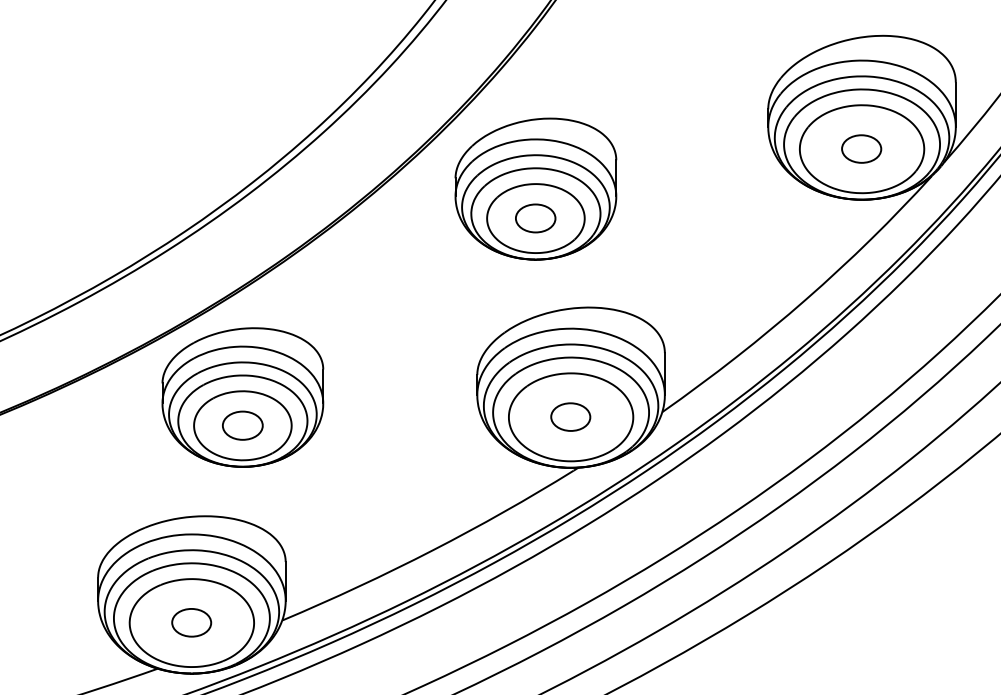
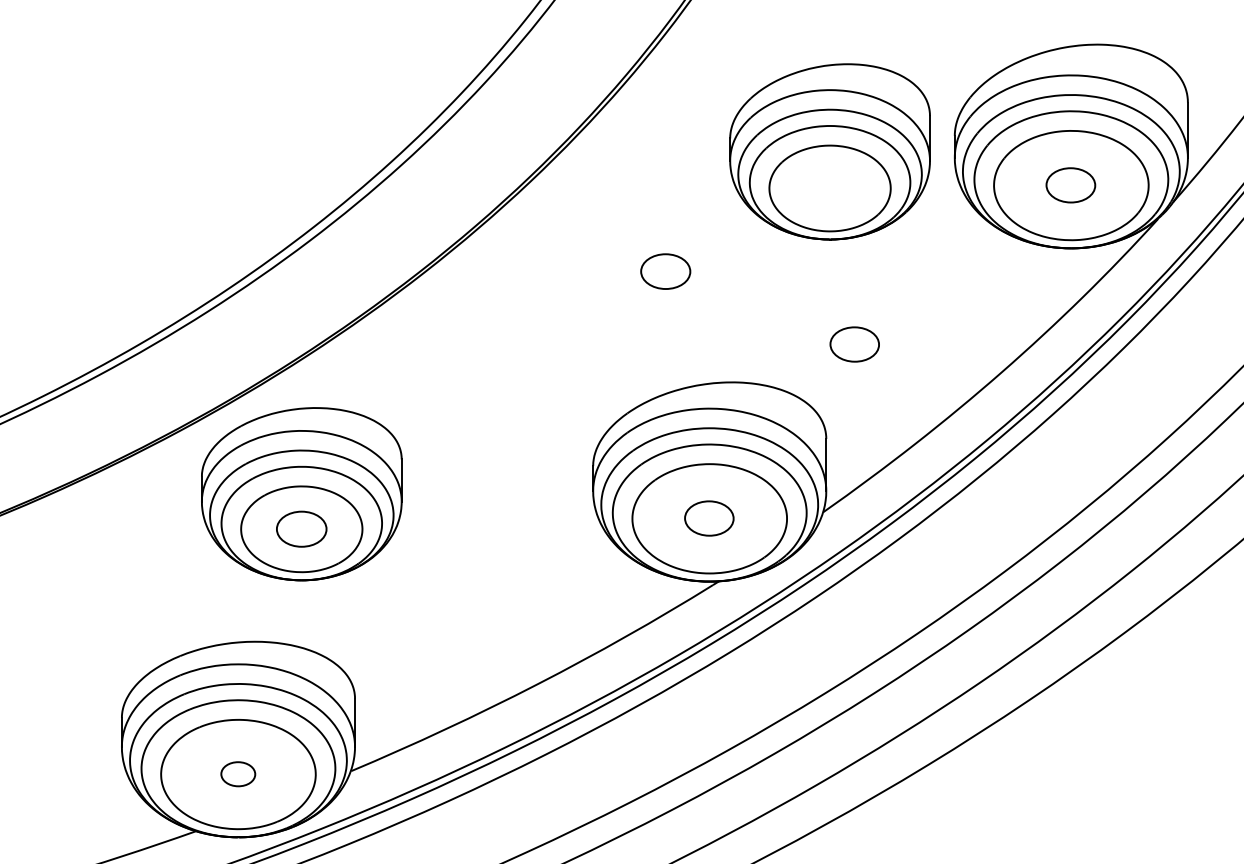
part: (535, 188) -> (829, 151), moved
part: (687, 276) -> (854, 343), added
part: (191, 622) -> (237, 773), size x0.7

